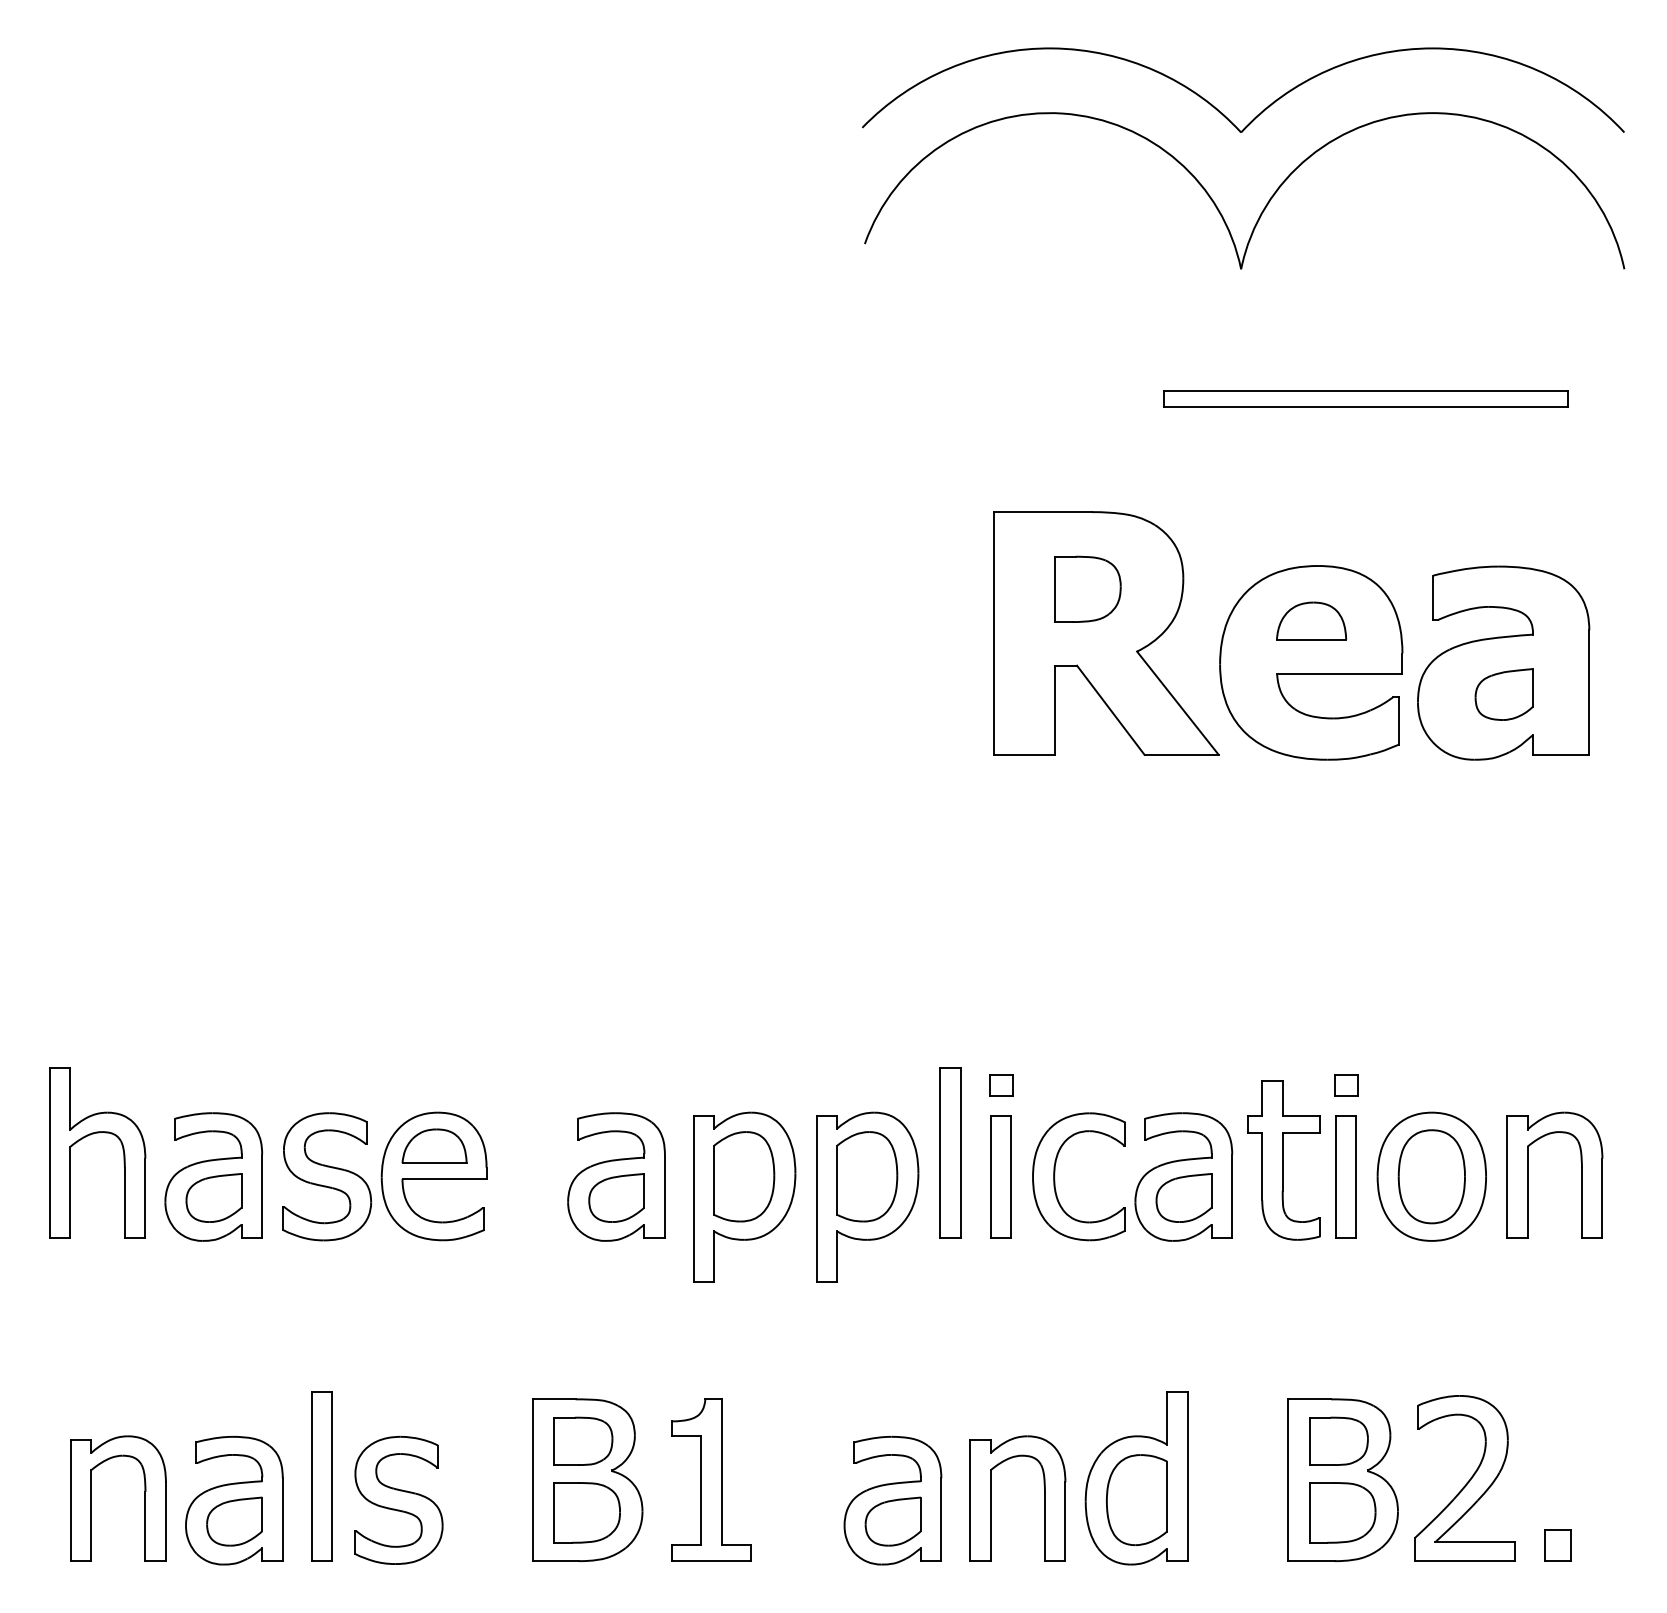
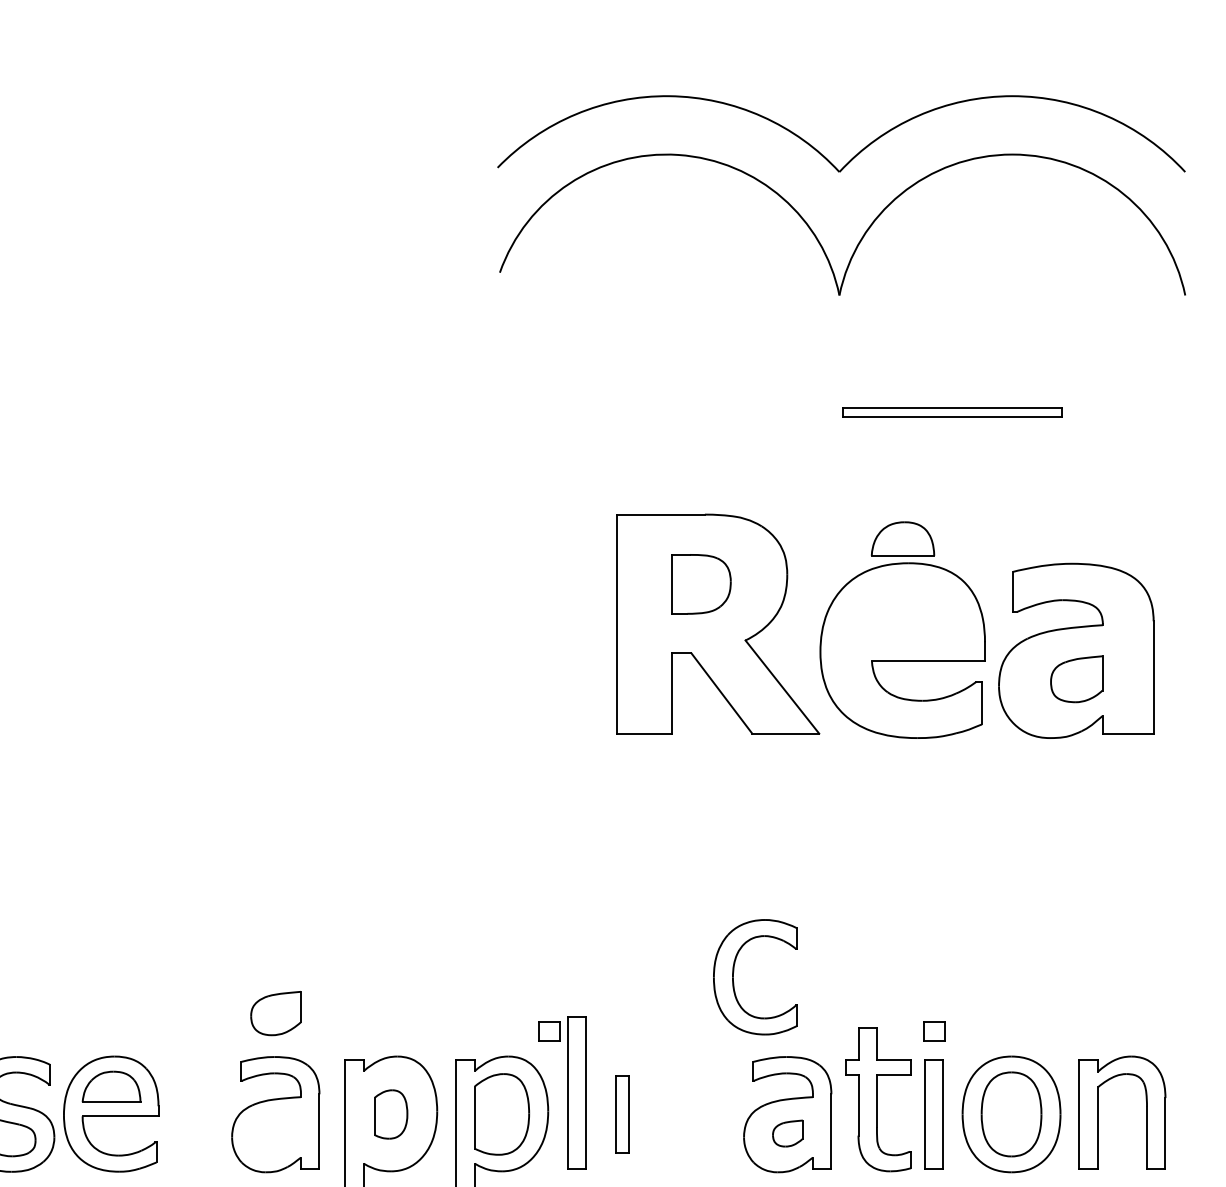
part: (1365, 398) -> (951, 412), size x0.6
part: (1311, 620) -> (902, 538), moved
part: (1001, 1085) -> (550, 1032), moved
part: (1055, 1175) -> (734, 976), moved
part: (744, 1176) -> (391, 1114), size x0.6
part: (1000, 1176) -> (622, 1114), size x0.7
part: (616, 1197) -> (275, 1013), moved
part: (1183, 1197) -> (787, 1133), size x0.6

